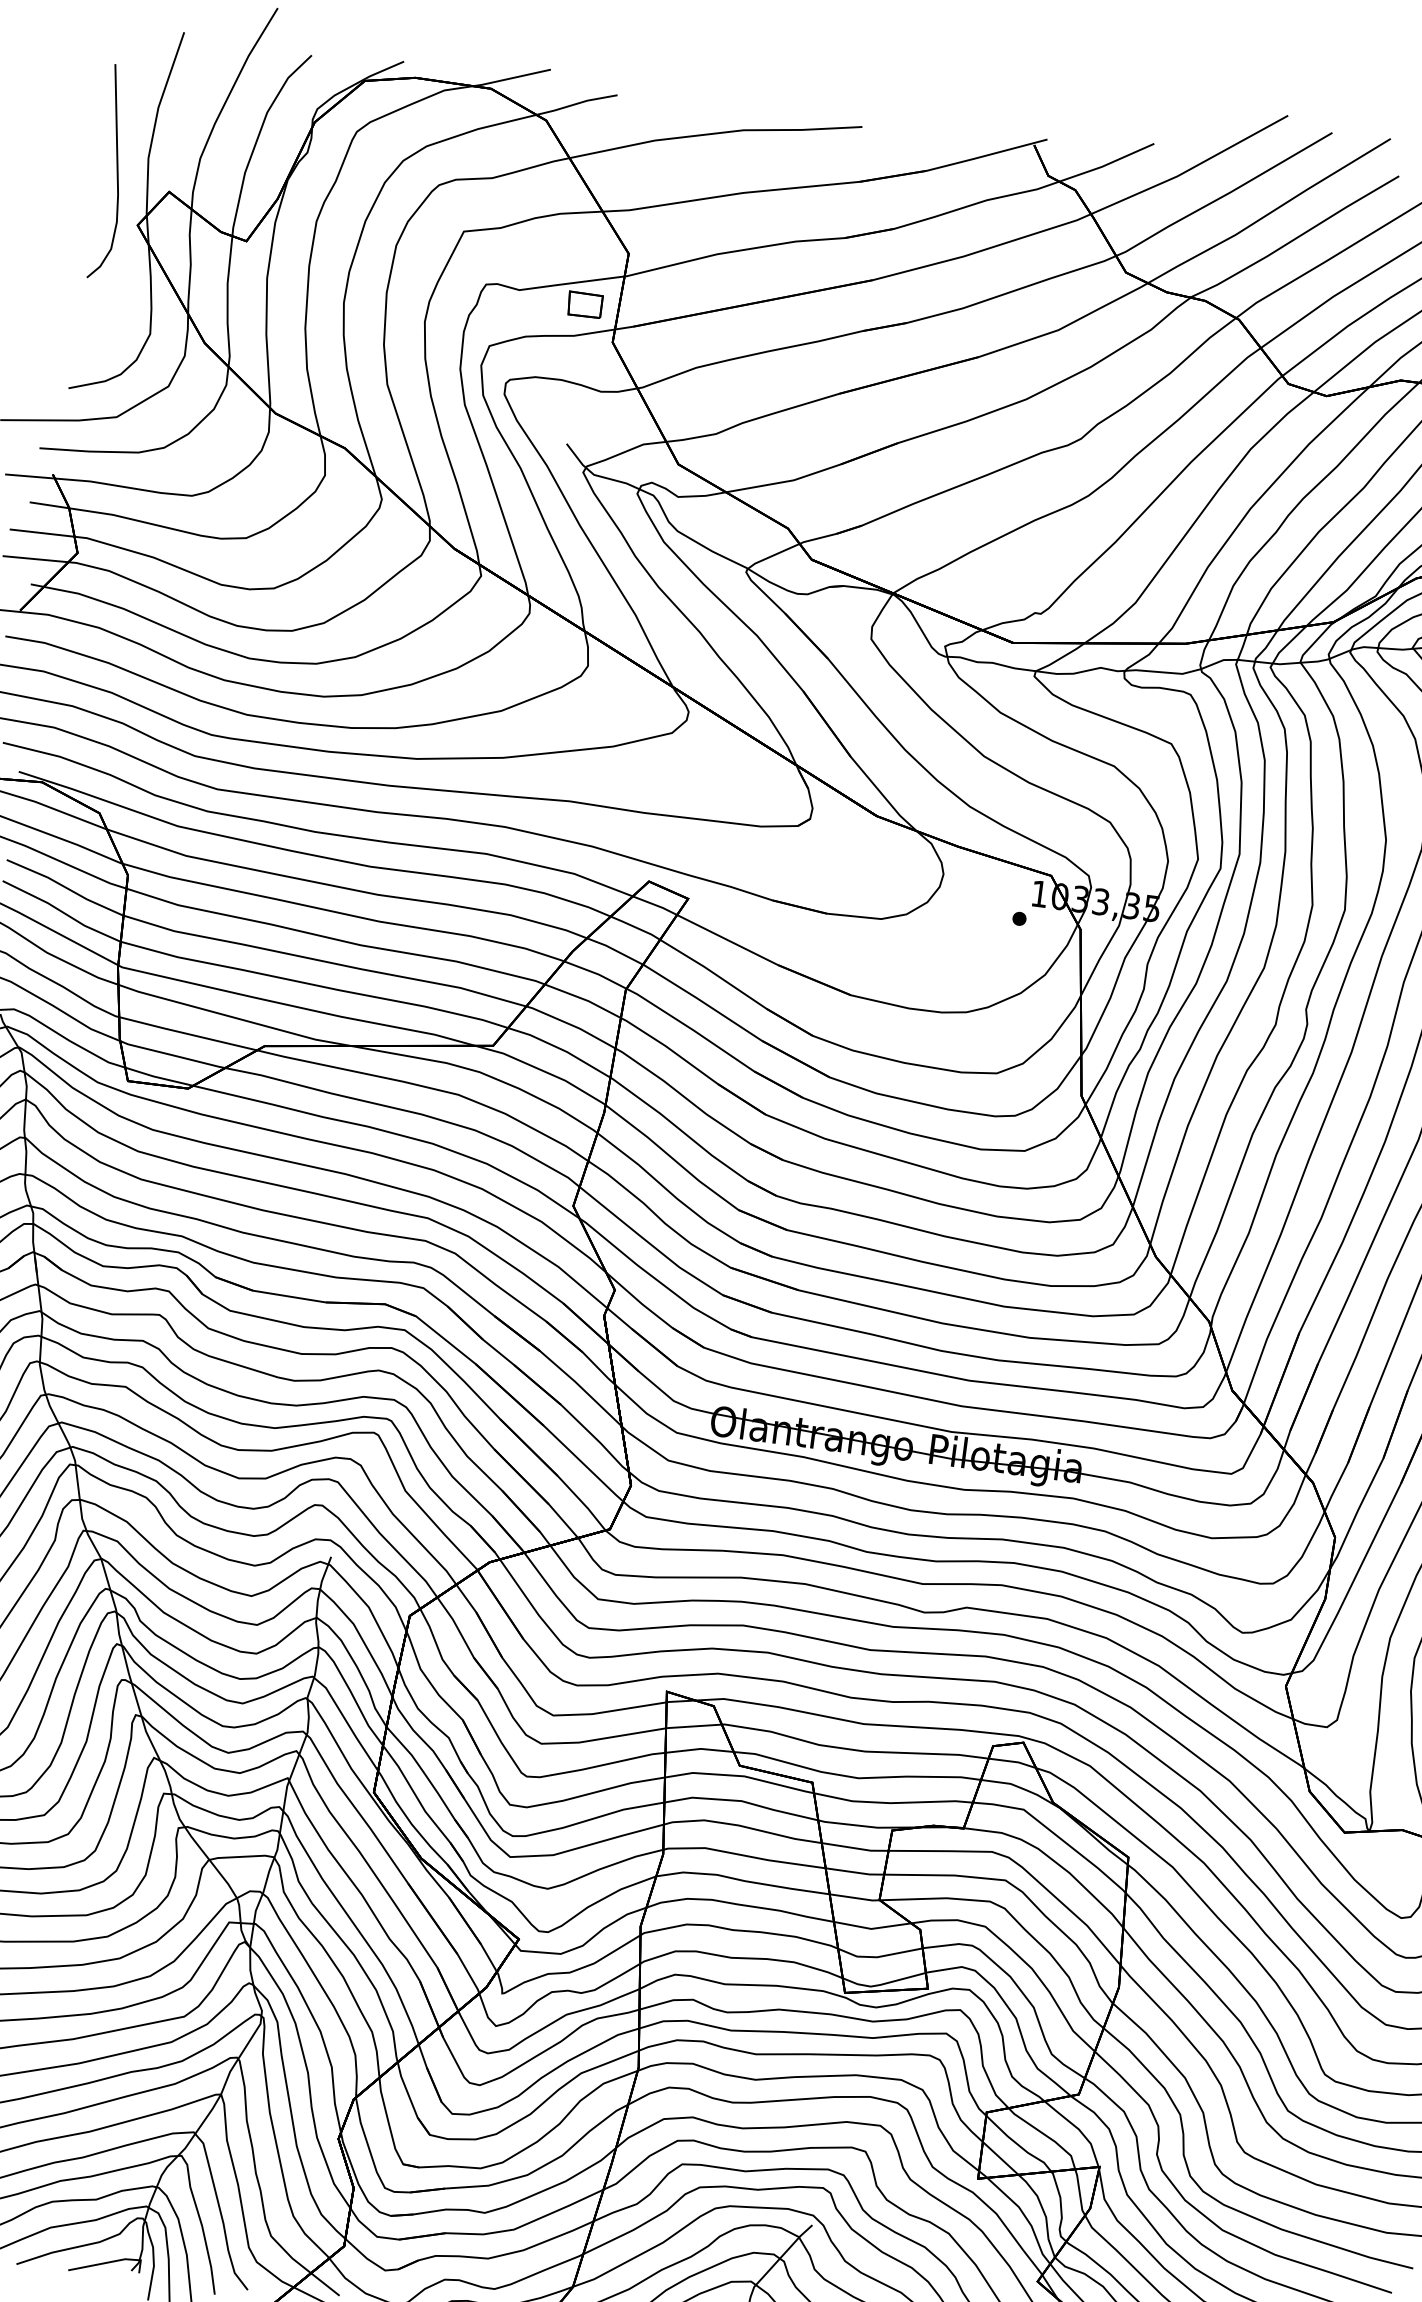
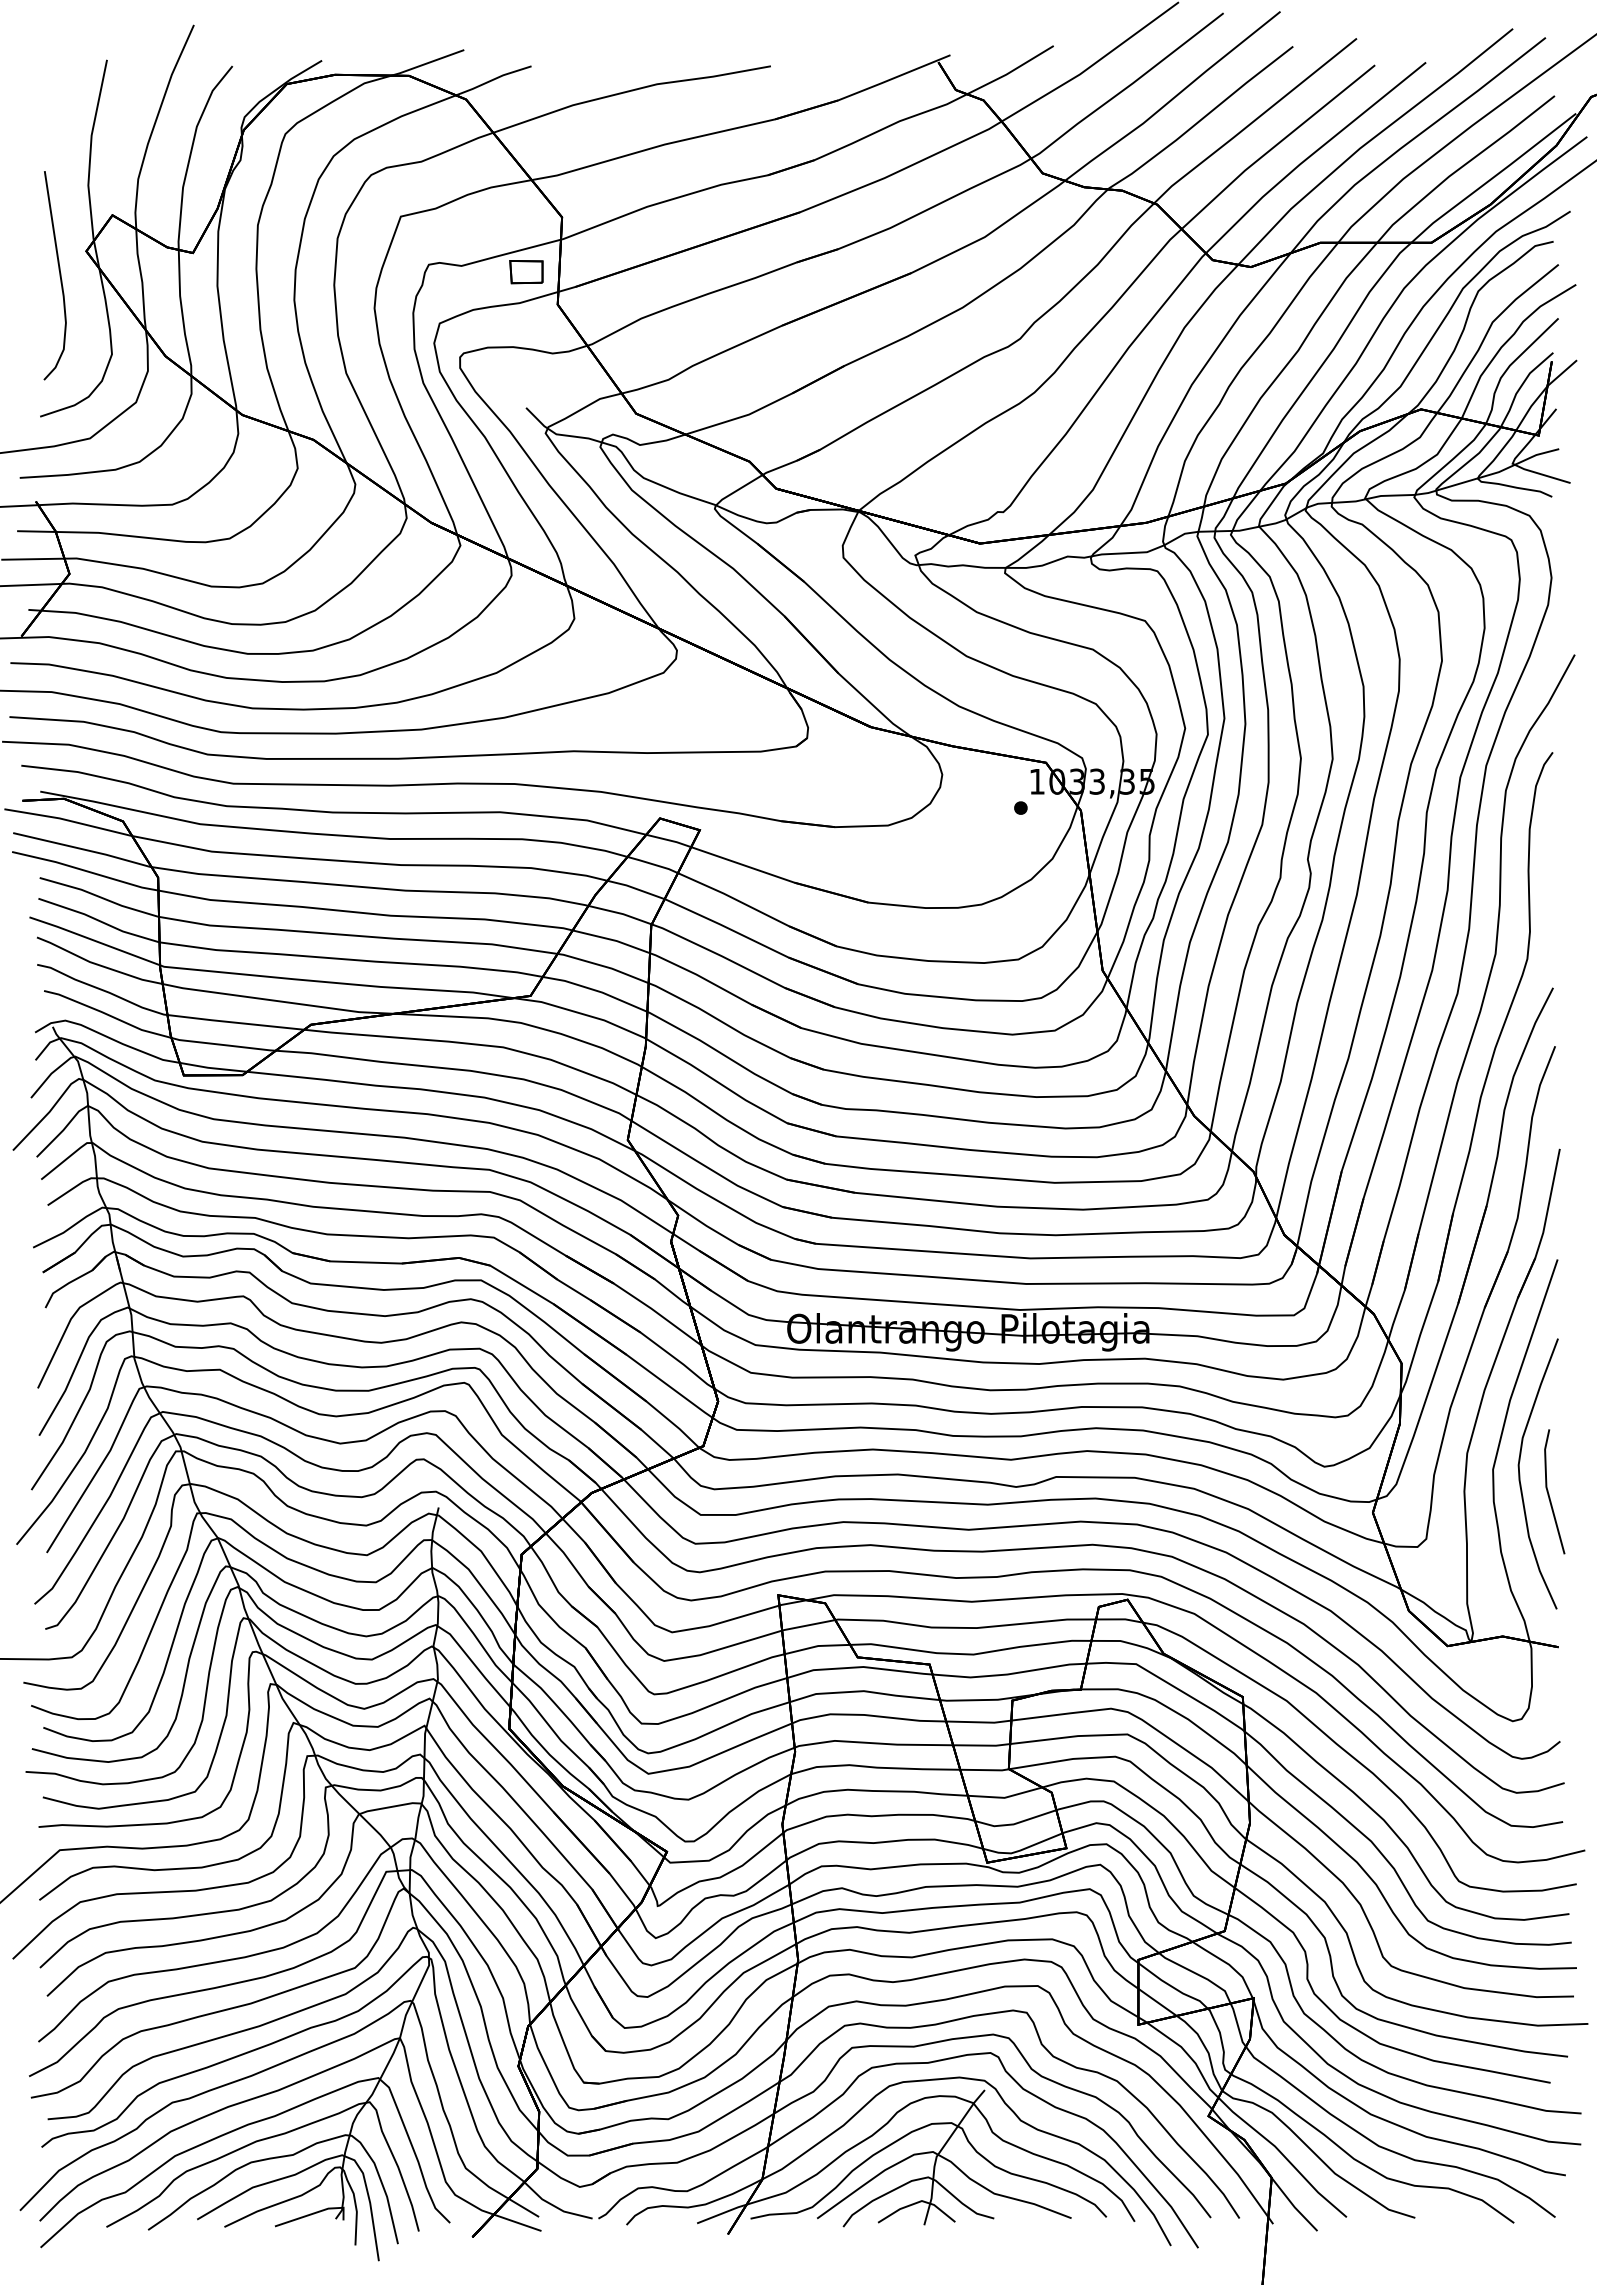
curve: (116, 172) -> (59, 275), moved

